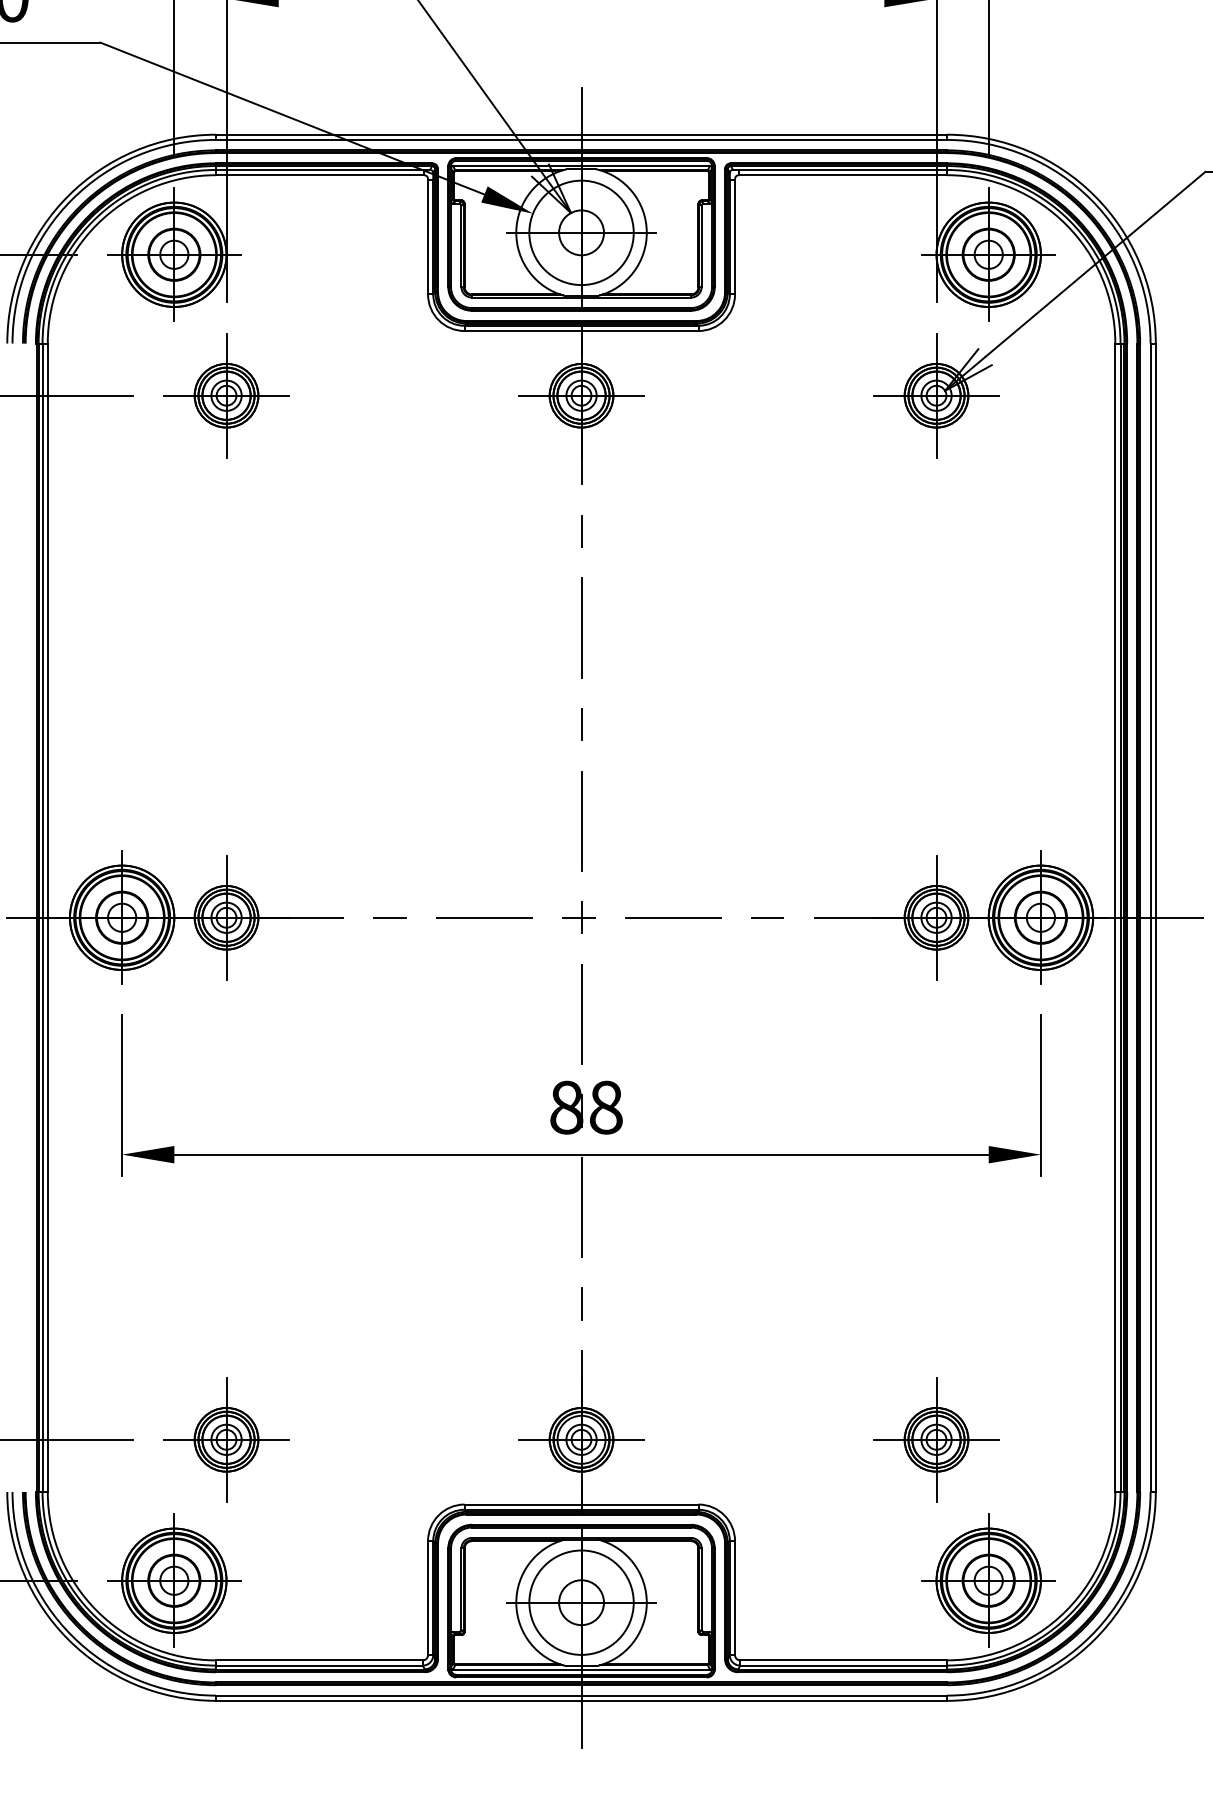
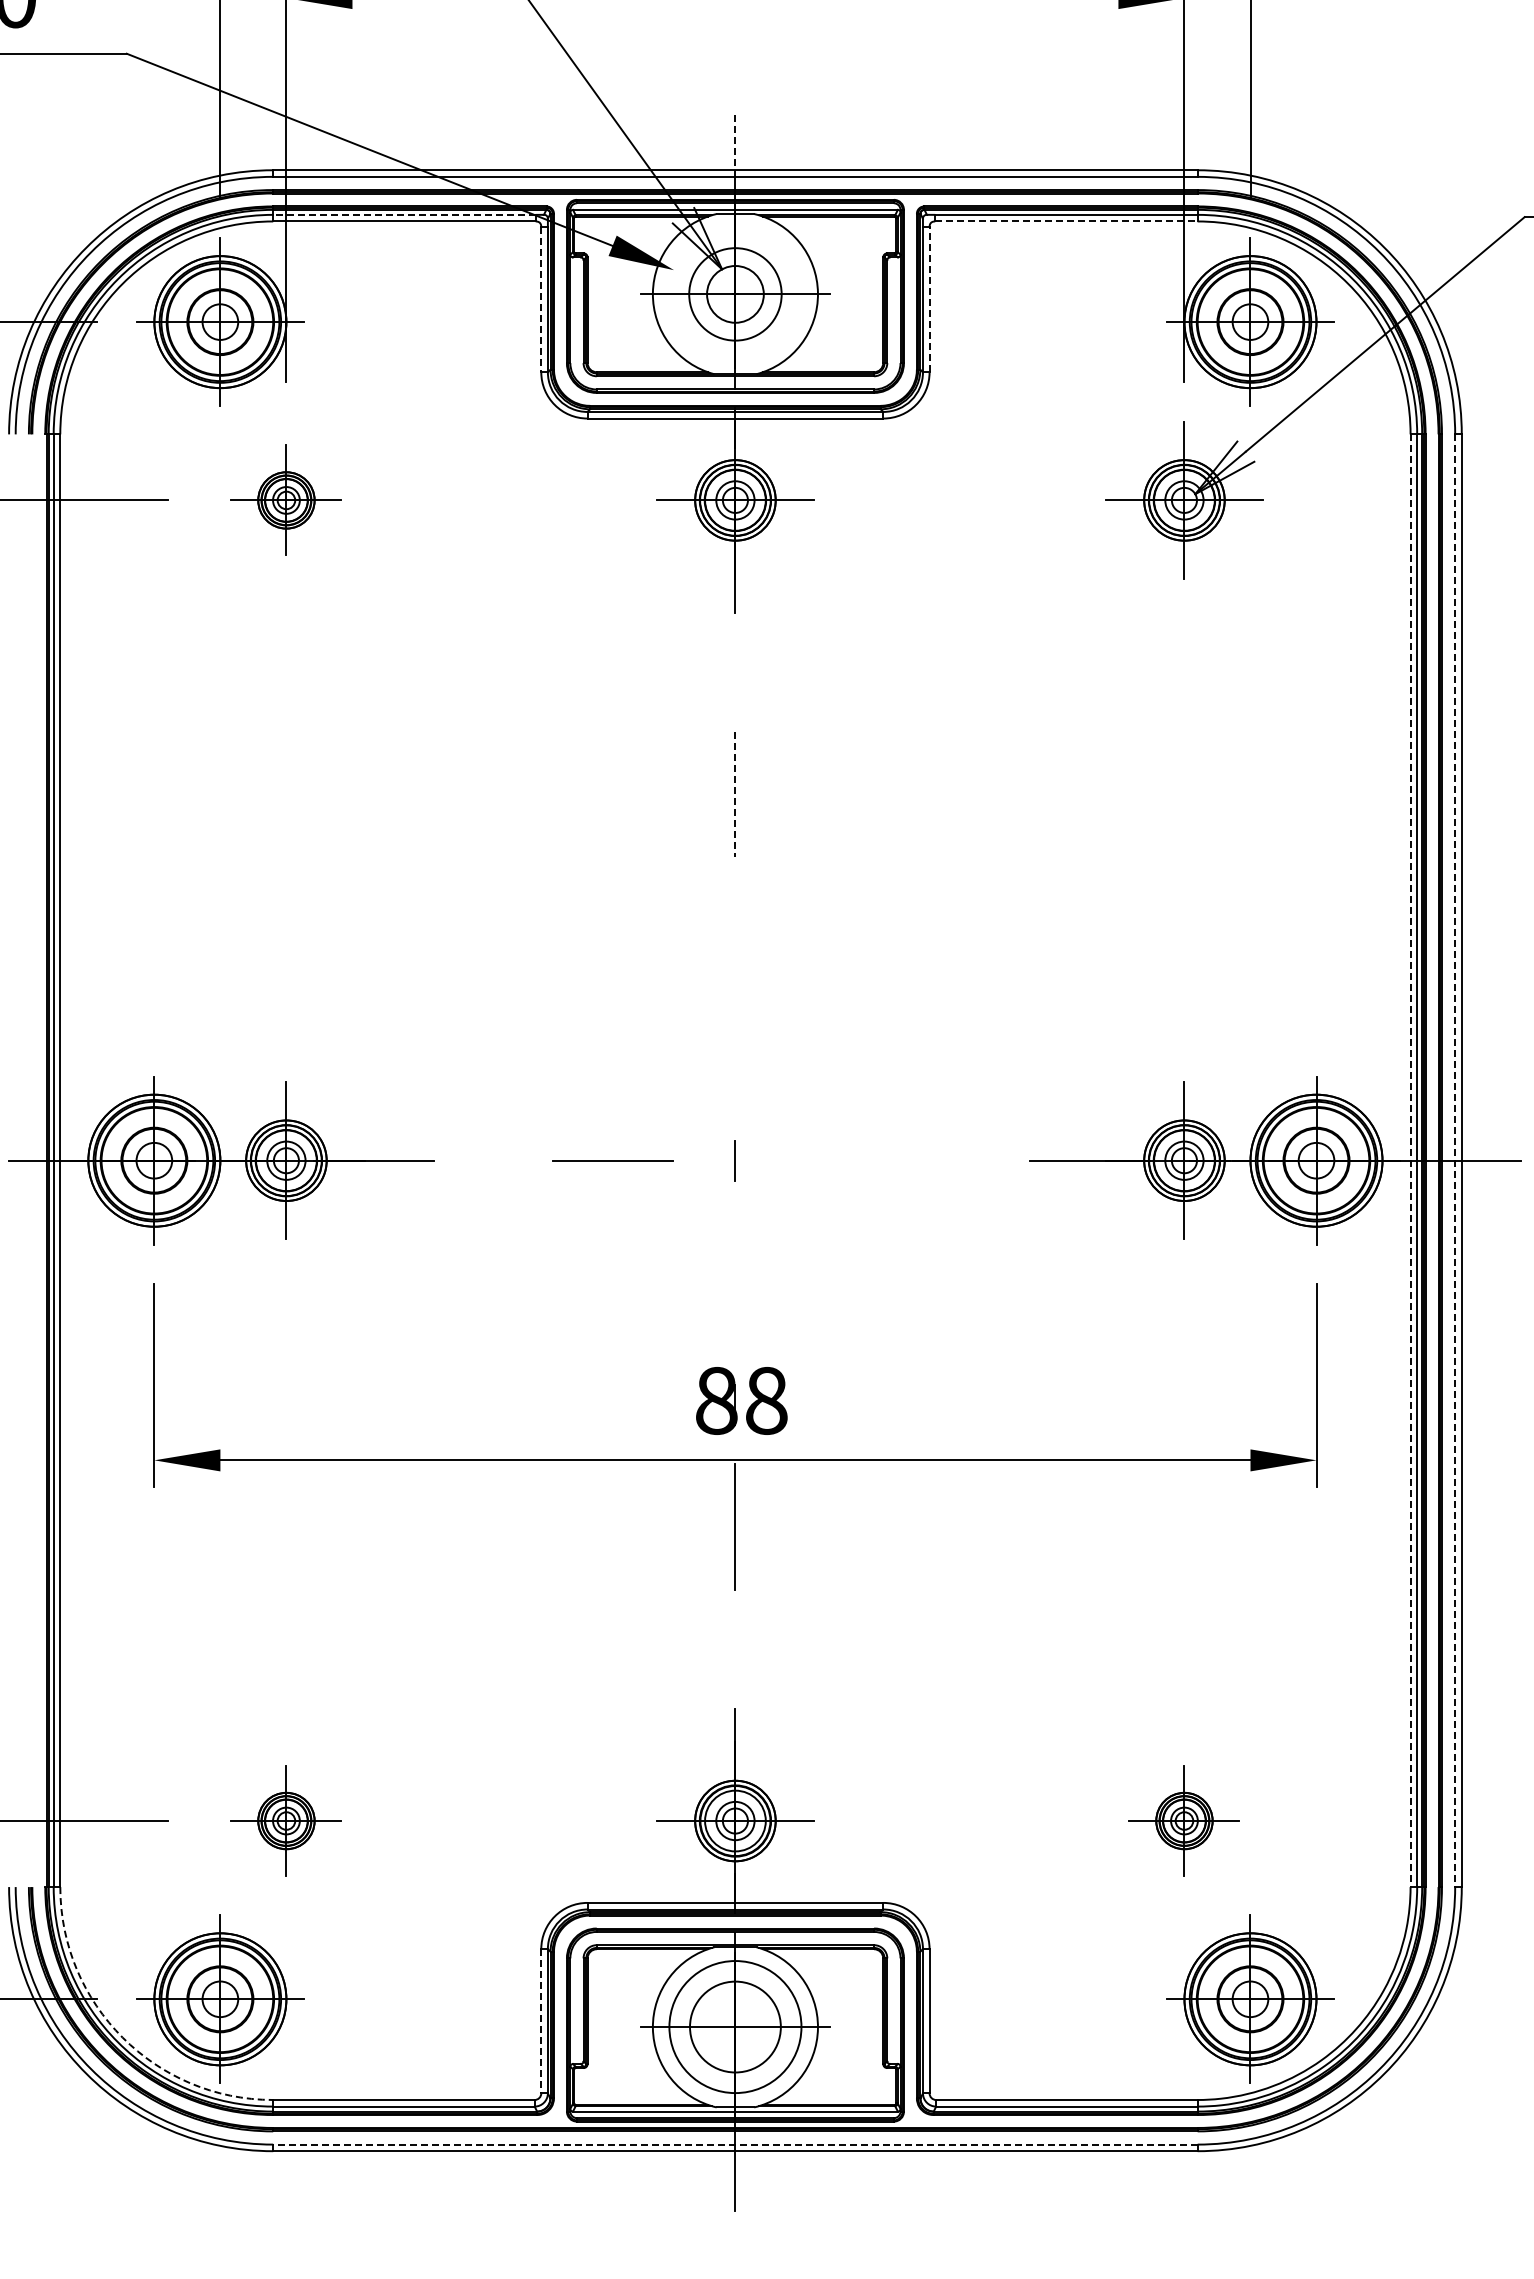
line: (581, 113) -> (735, 143), solid -> dashed
line: (319, 169) -> (403, 214), solid -> dashed
line: (843, 175) -> (1066, 221), solid -> dashed
circle: (581, 232) -> (735, 294), size x0.7
line: (428, 236) -> (541, 299), solid -> dashed
line: (734, 236) -> (929, 299), solid -> dashed
part: (226, 395) -> (286, 500), size x0.7
line: (581, 530) -> (735, 671), removed
line: (581, 628) -> (735, 794), solid -> dashed
line: (581, 724) -> (735, 916), removed
line: (581, 821) -> (735, 1038), removed
line: (390, 917) -> (493, 1160), removed
line: (578, 917) -> (731, 1160), removed
line: (673, 917) -> (851, 1160), removed
line: (767, 917) -> (970, 1160), removed
line: (1115, 918) -> (1410, 1161), solid -> dashed
line: (1150, 918) -> (1455, 1161), solid -> dashed
line: (581, 1014) -> (735, 1282), removed
line: (581, 1304) -> (735, 1649), removed
part: (226, 1439) -> (286, 1820), size x0.7
part: (936, 1439) -> (1184, 1820), size x0.7
line: (428, 1598) -> (541, 2021), solid -> dashed
circle: (581, 1602) -> (735, 2026), size x1.6
arc: (96, 1610) -> (122, 2037), solid -> dashed
line: (580, 1695) -> (734, 2144), solid -> dashed

